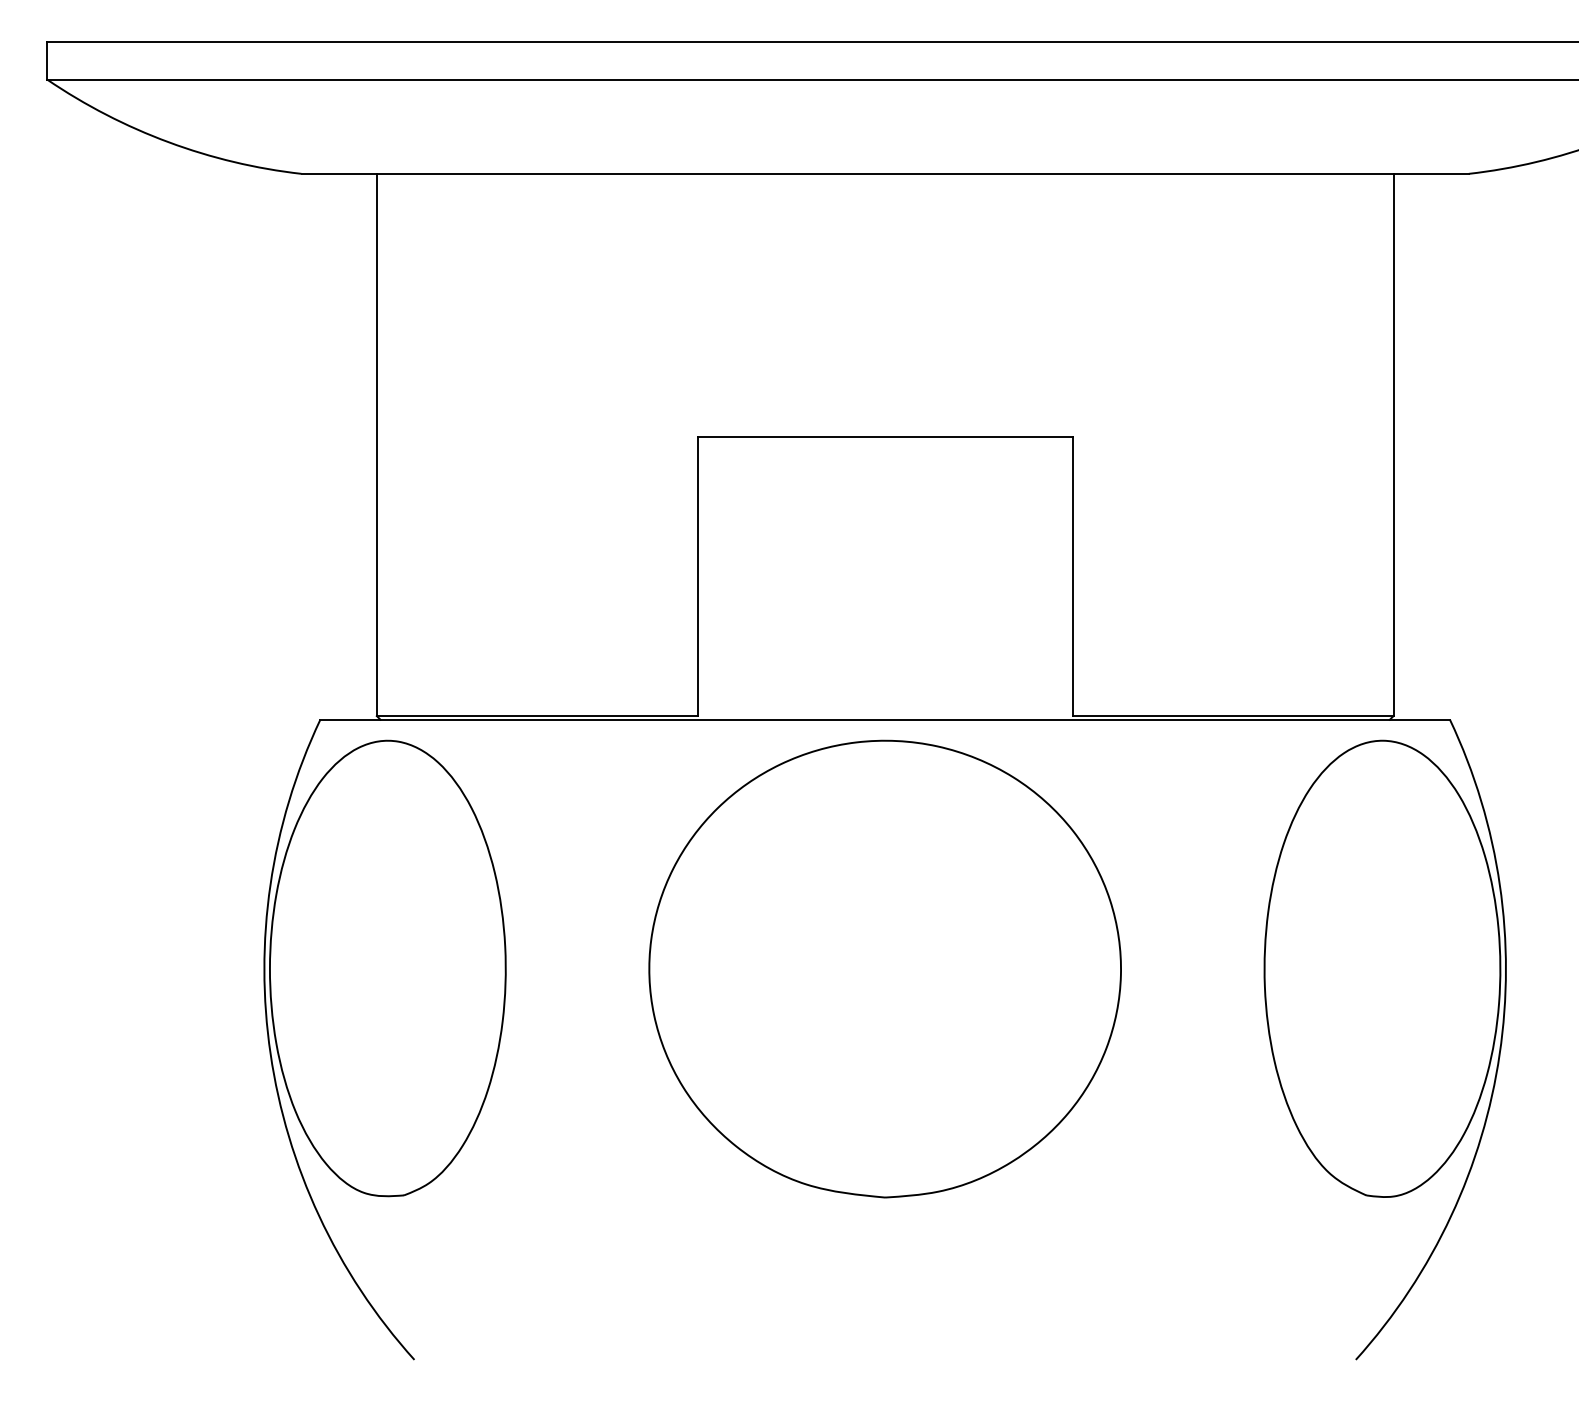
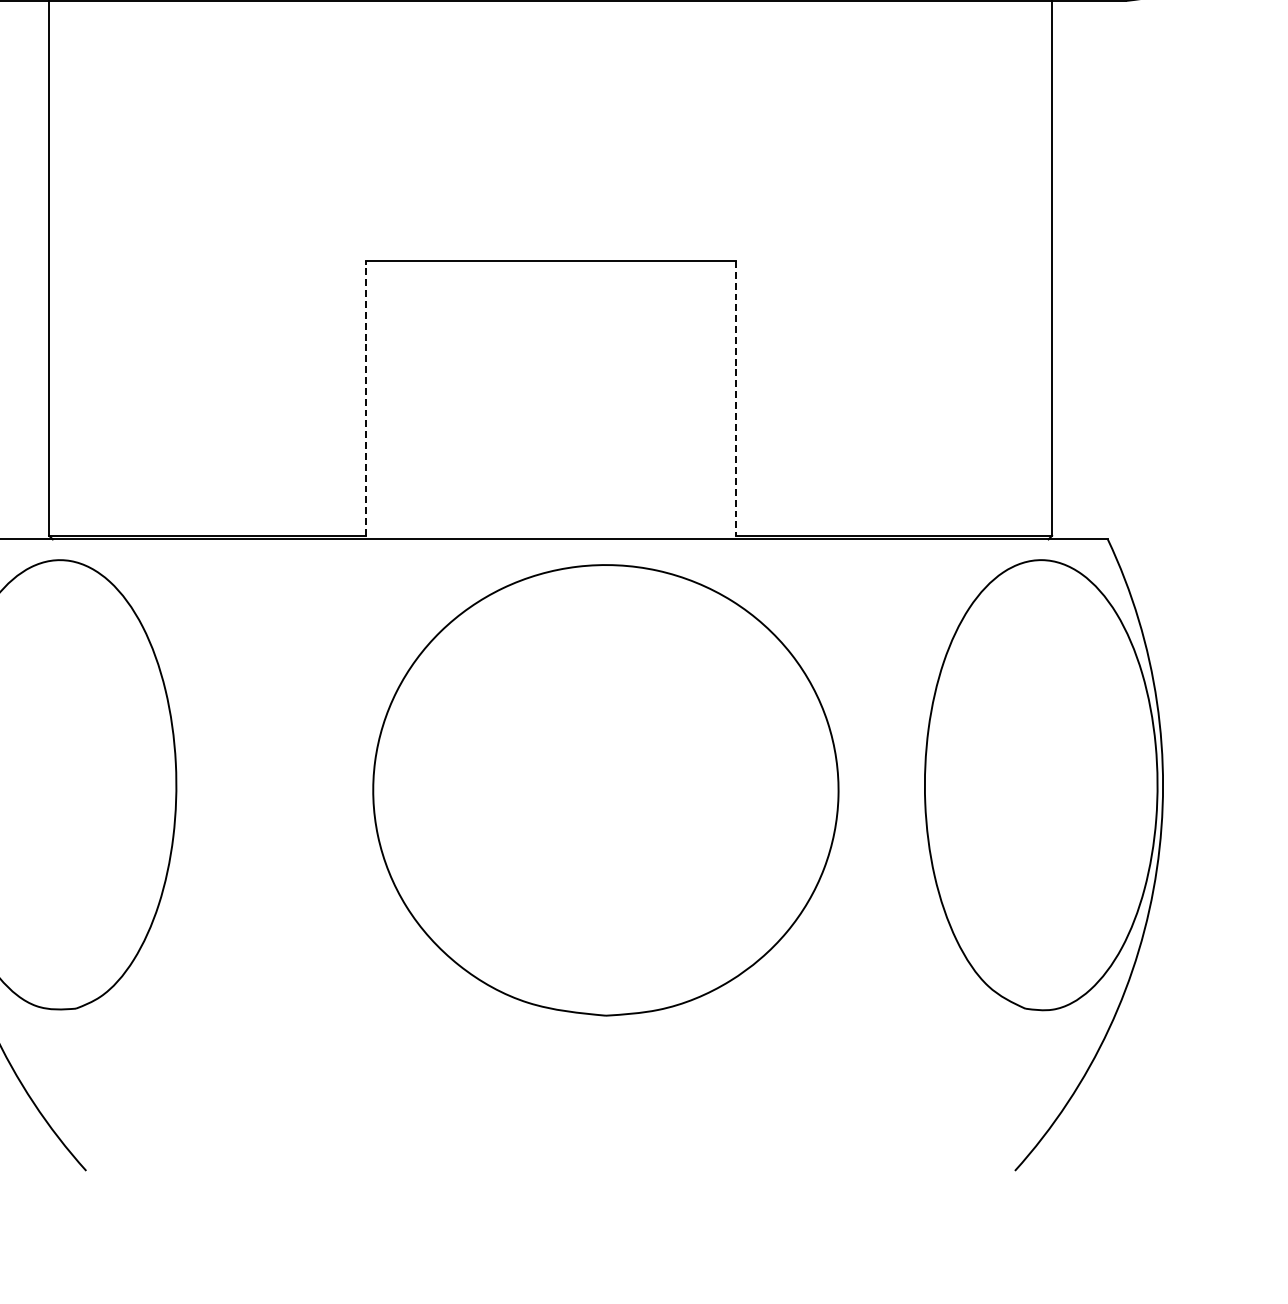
line: (697, 576) -> (365, 398), solid -> dashed
line: (1072, 577) -> (735, 399), solid -> dashed
part: (884, 968) -> (605, 789), moved

